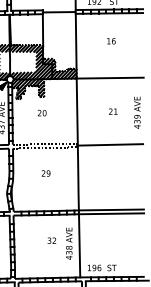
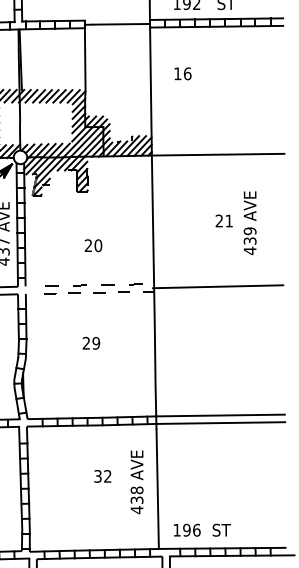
text: (111, 41) -> (183, 74), moved
text: (137, 112) -> (250, 222), moved
text: (41, 113) -> (92, 246), moved

